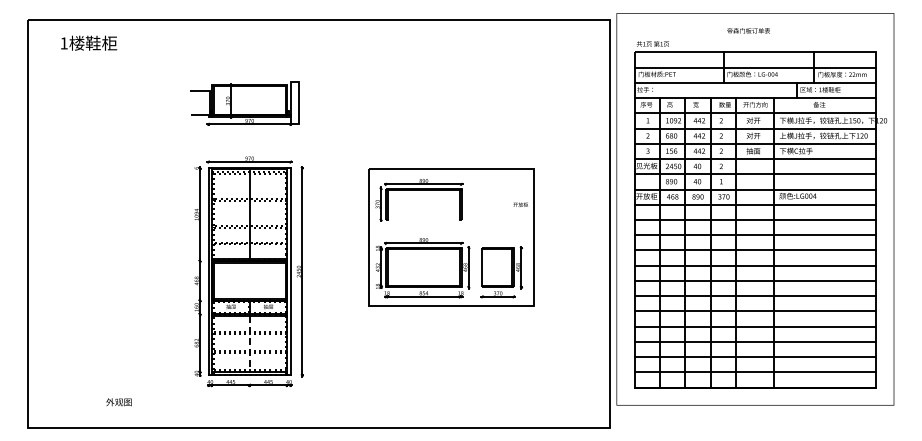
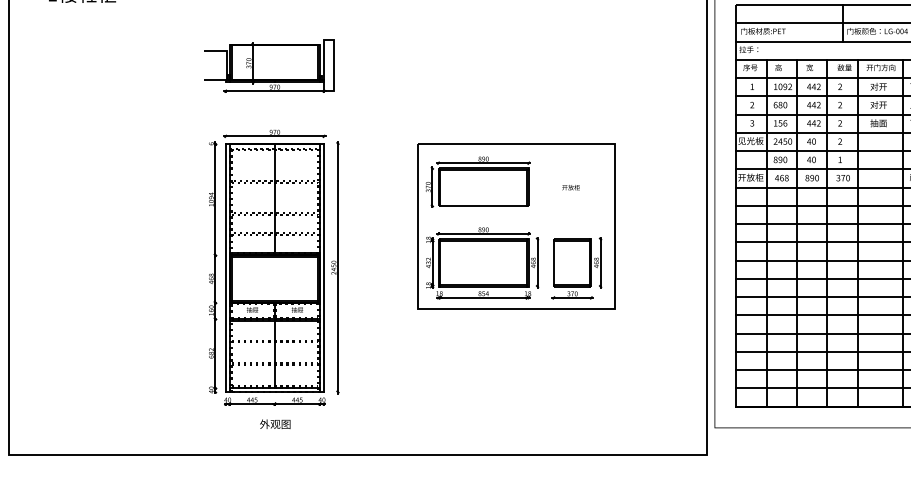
text: (520, 204) -> (570, 187), moved
line: (423, 220) -> (483, 206), added
line: (249, 344) -> (274, 355), dashed -> solid
text: (118, 402) -> (274, 424), moved

